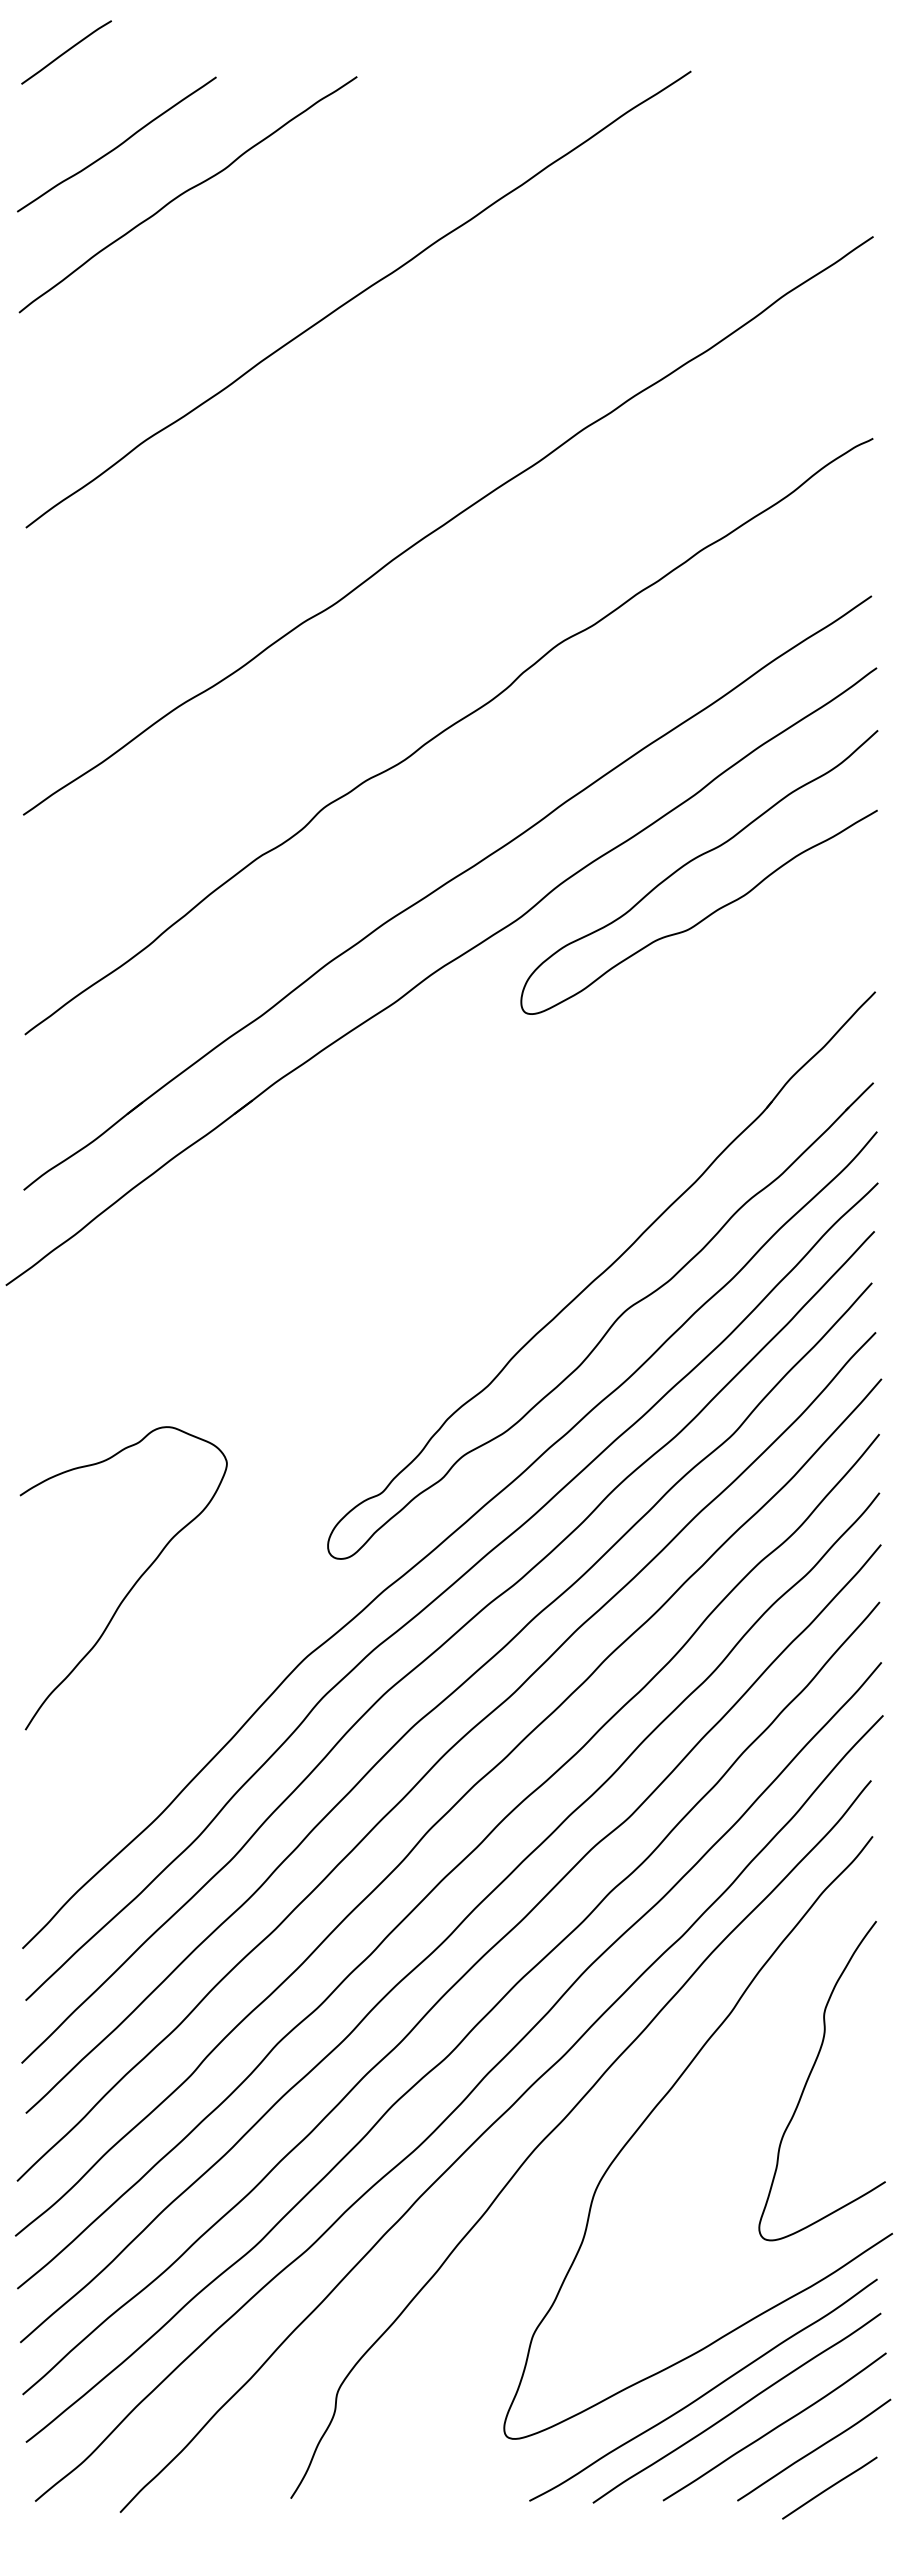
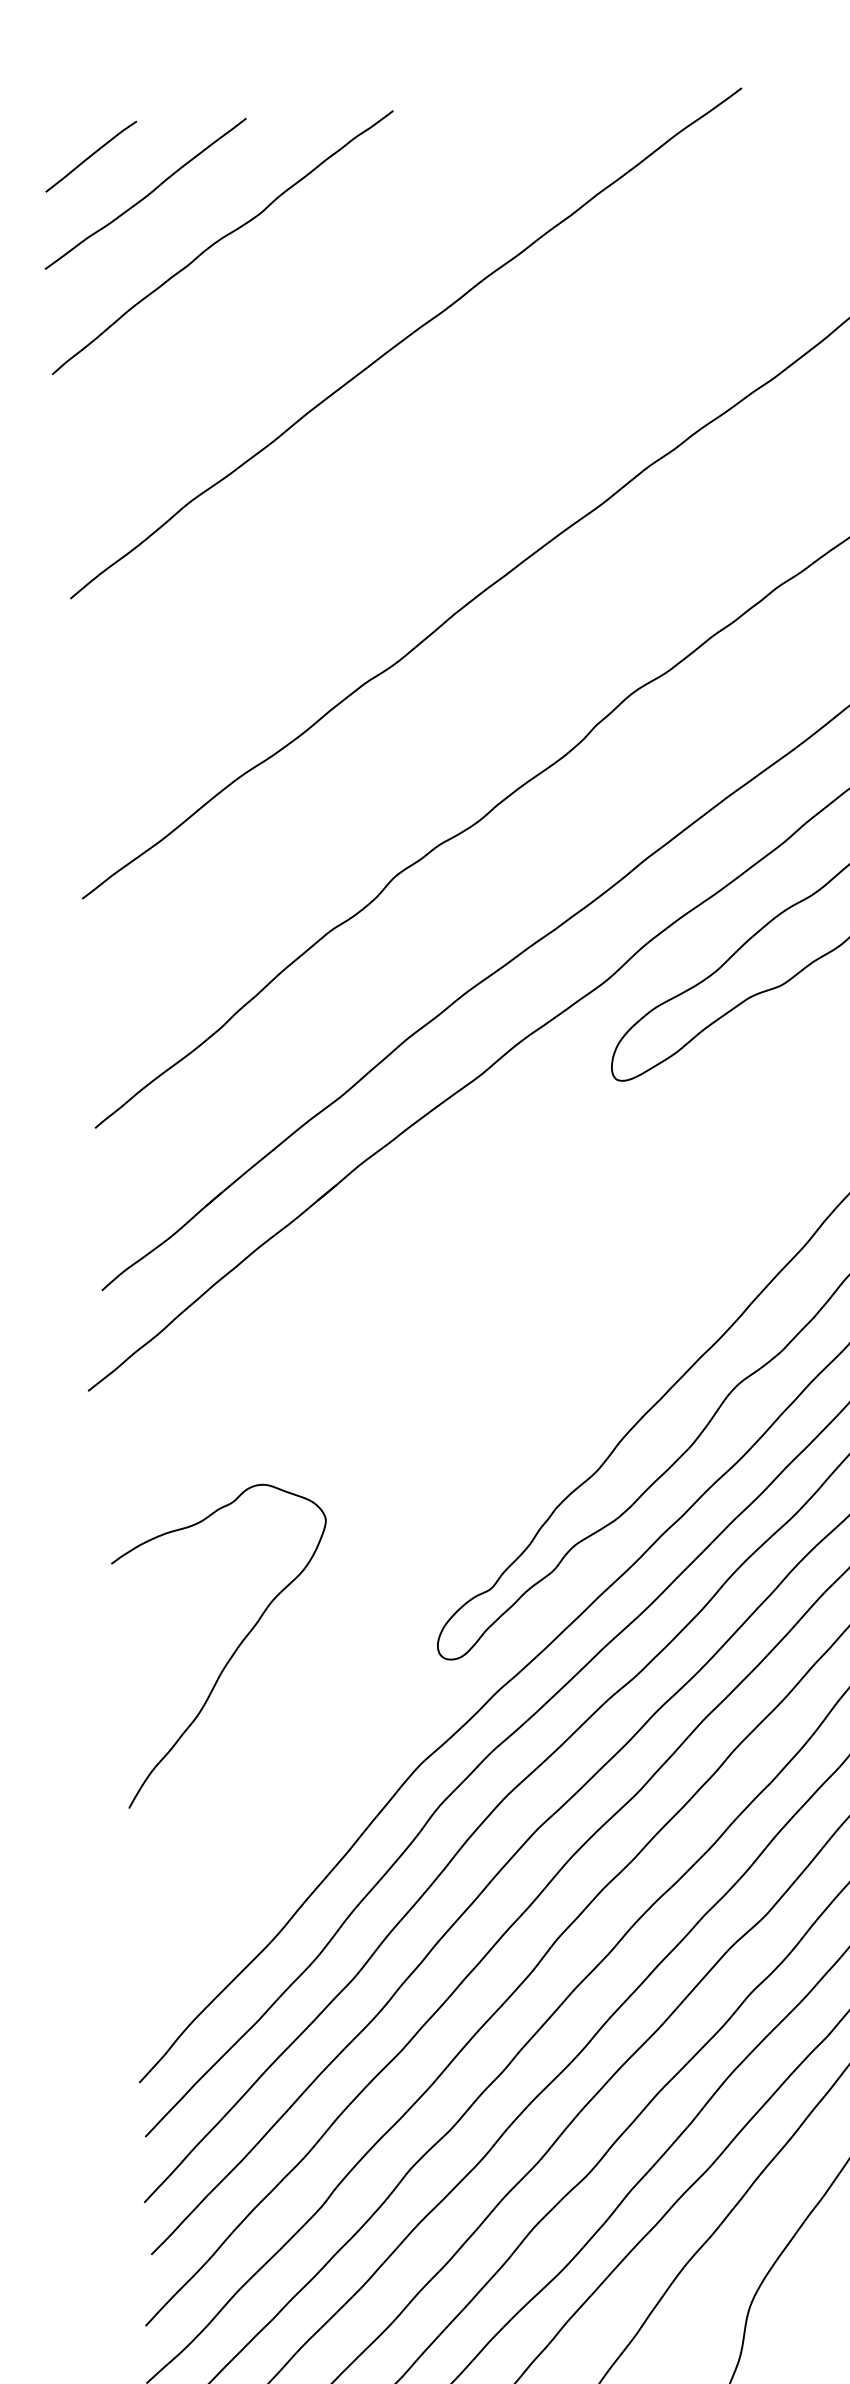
curve: (66, 52) -> (91, 156), moved
curve: (132, 1585) -> (233, 1651), moved

